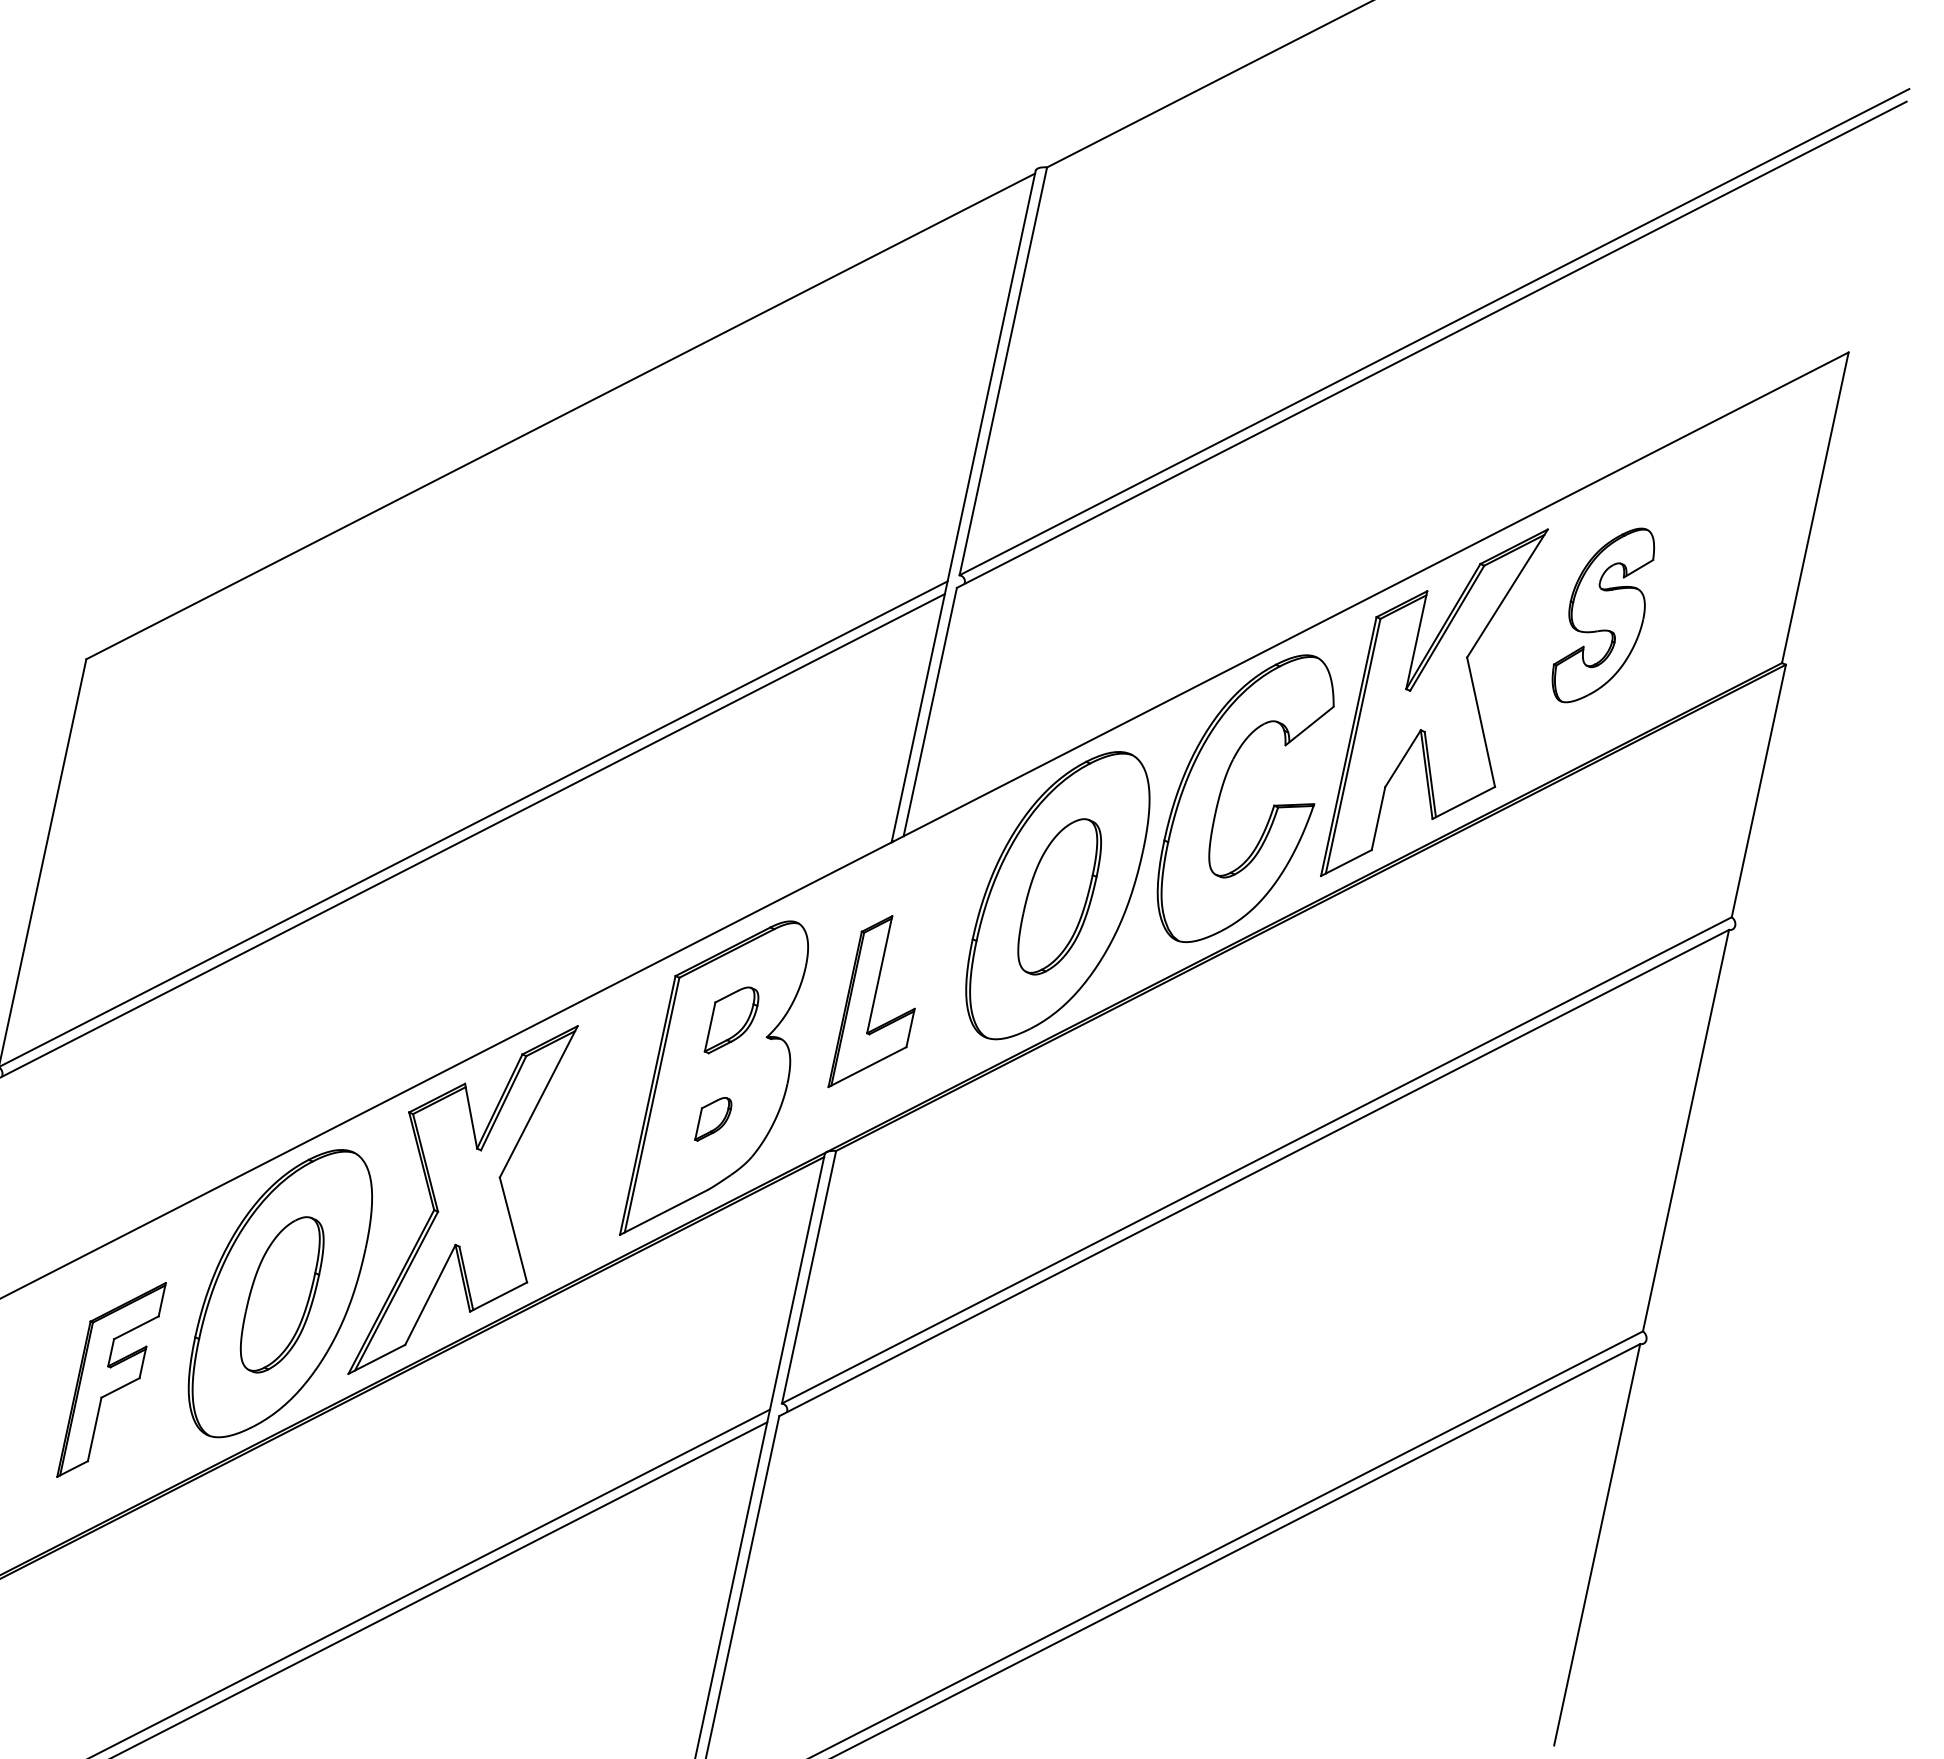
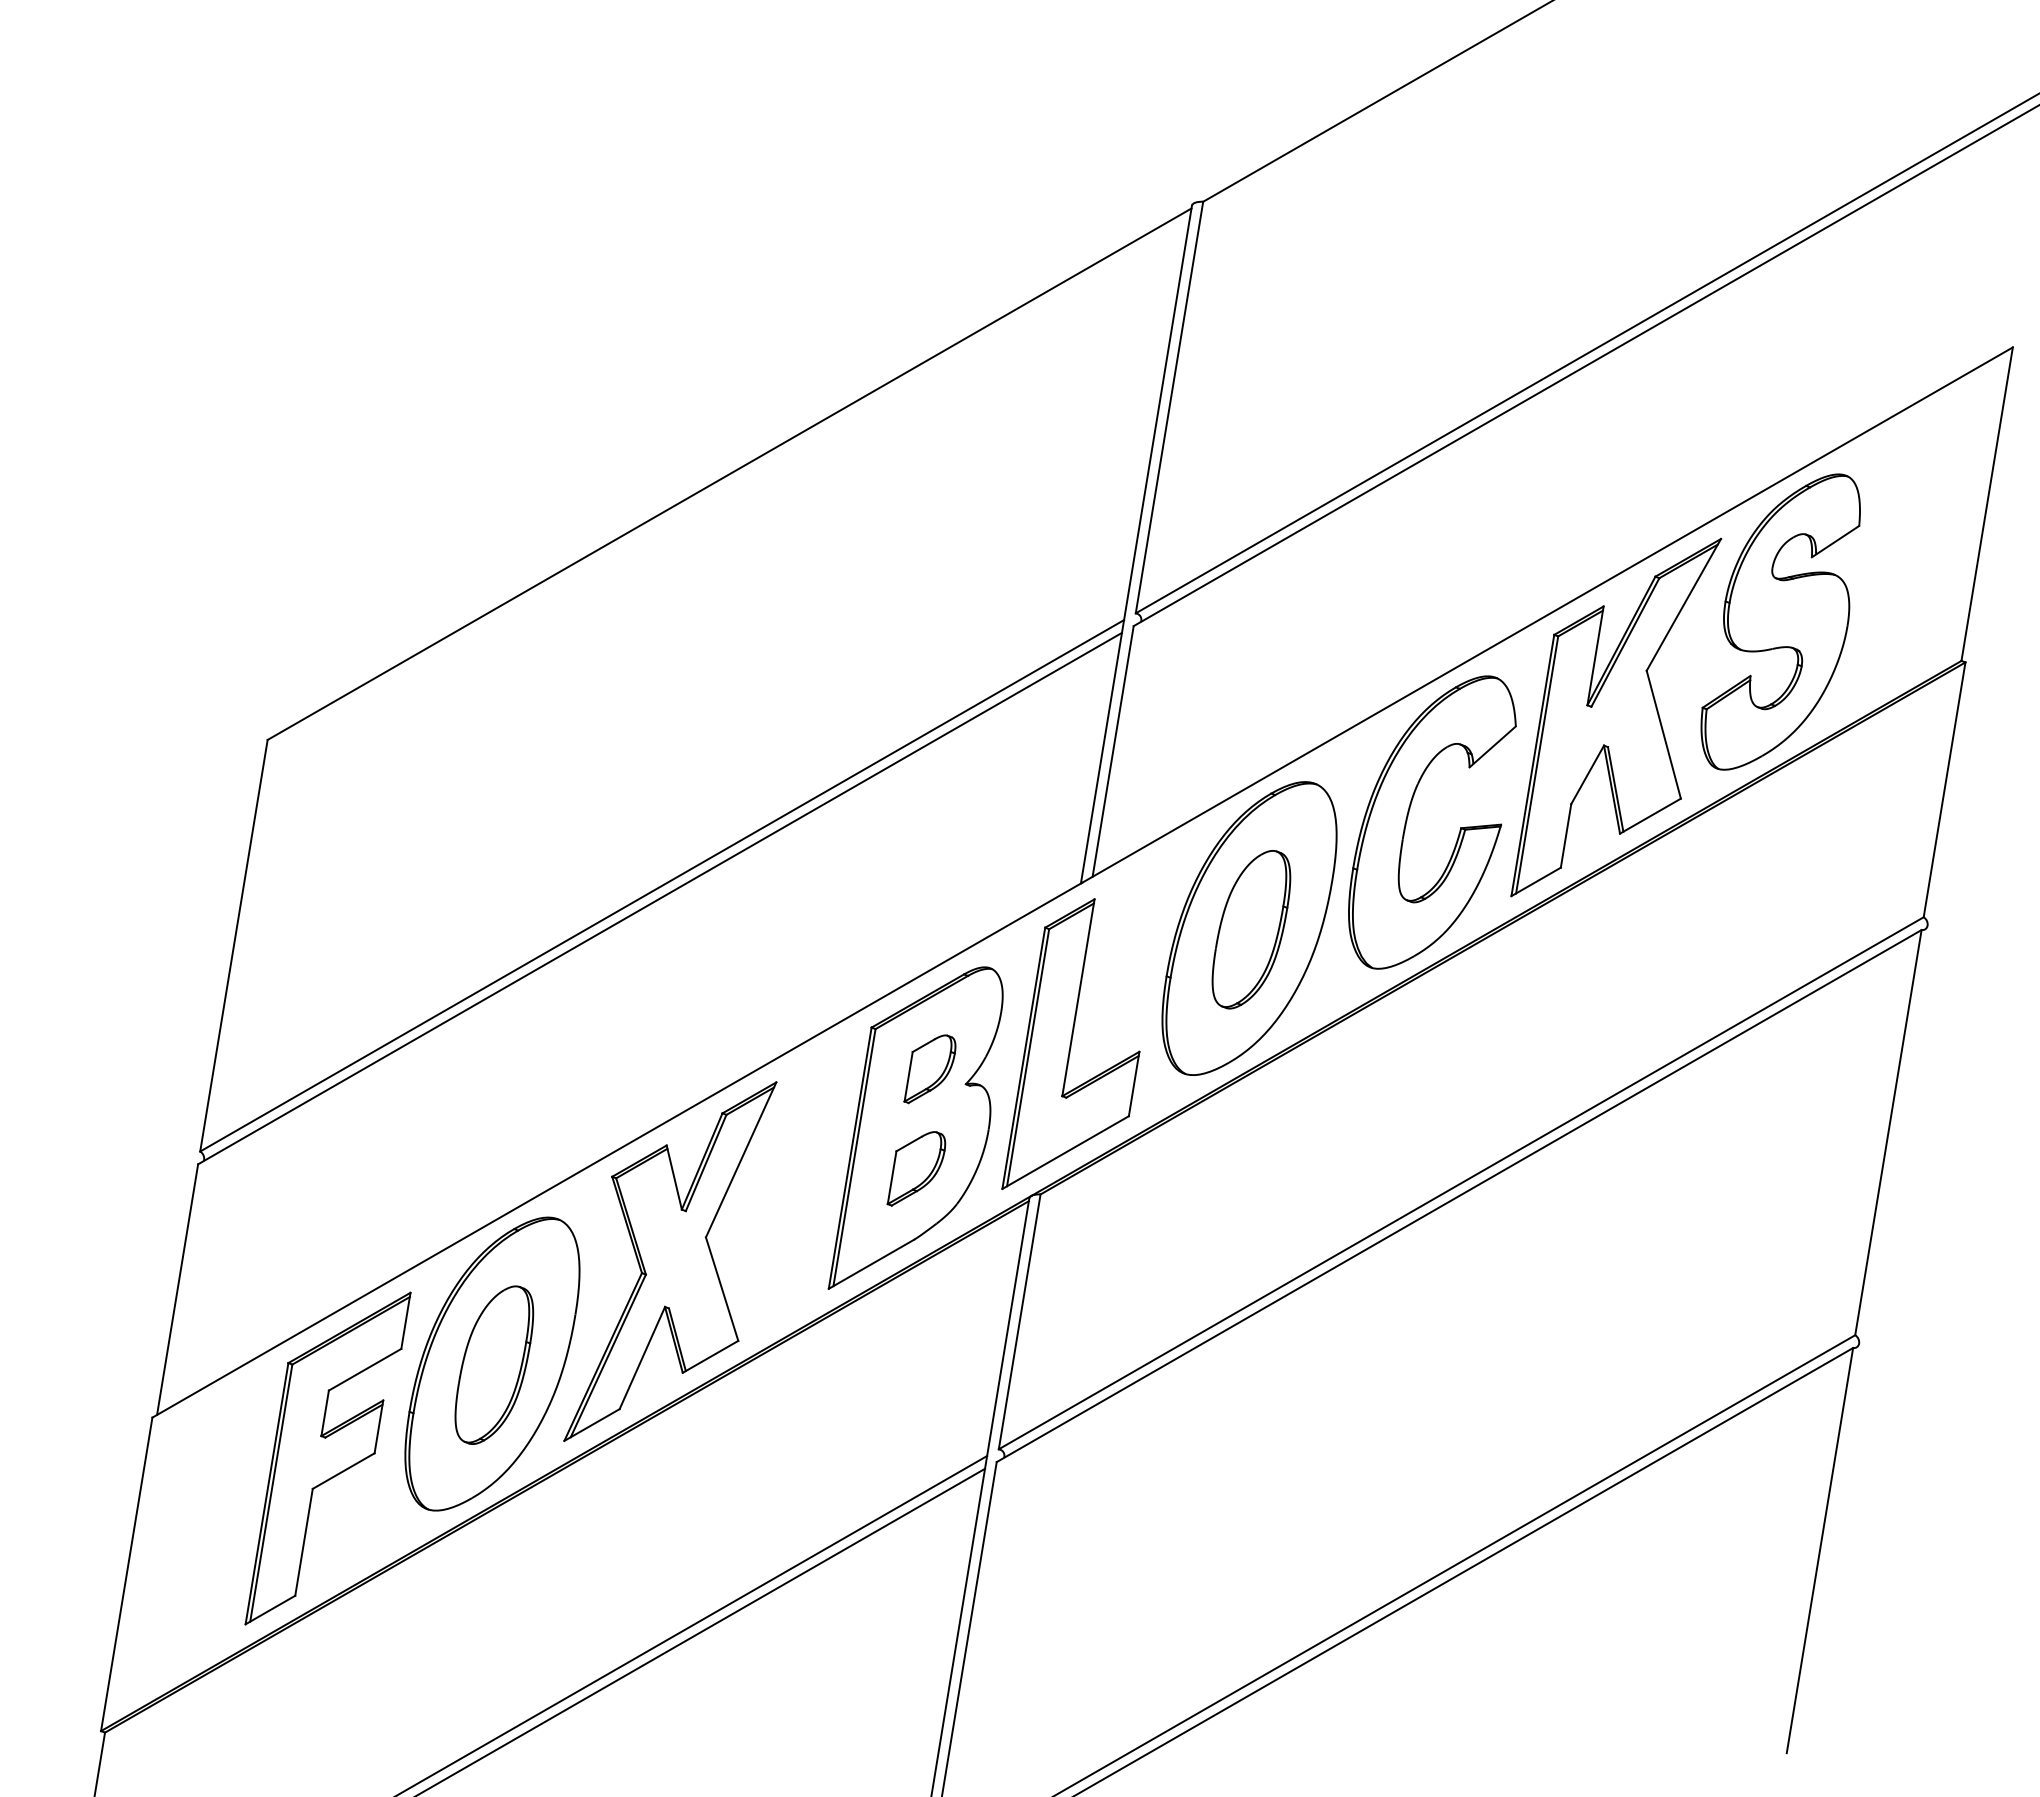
part: (1603, 614) -> (1780, 621), size x1.67
part: (873, 1001) -> (1070, 1043), size x1.67
part: (713, 1119) -> (916, 1168), size x1.67
part: (111, 1379) -> (327, 1458), size x1.67

